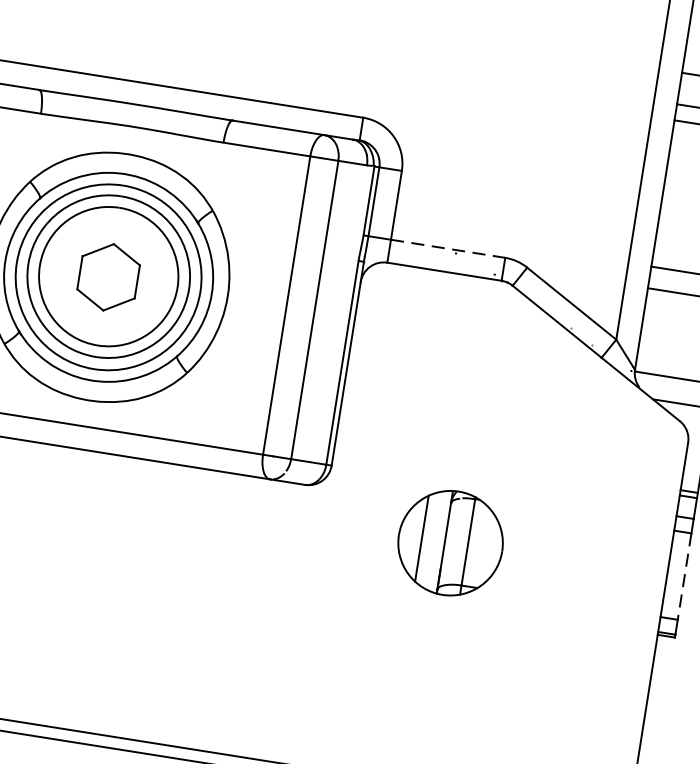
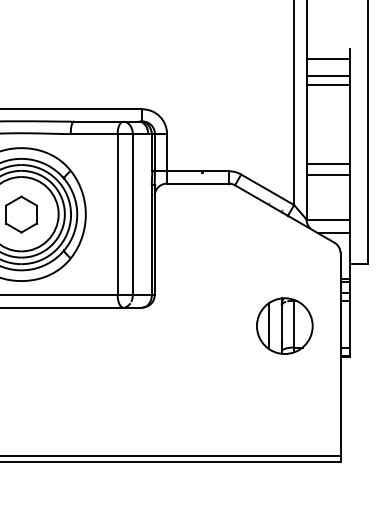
line: (447, 249) -> (197, 171), dashed -> solid
part: (450, 541) -> (284, 325), moved
line: (683, 577) -> (349, 324), dashed -> solid

